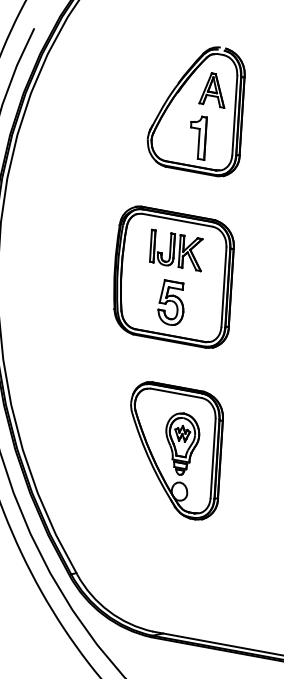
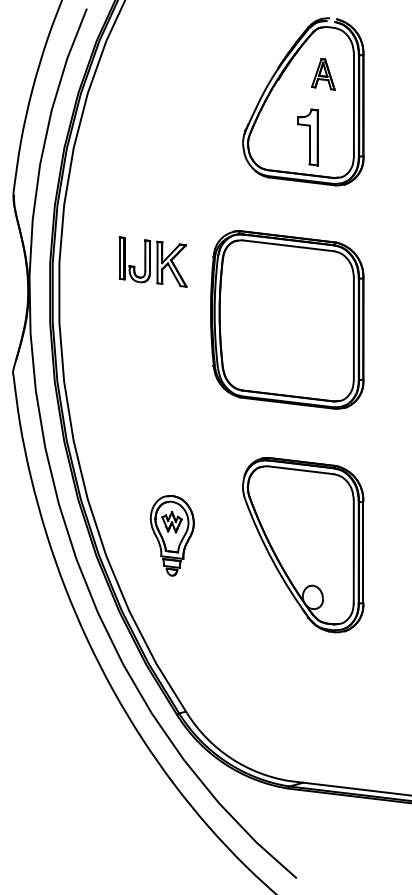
part: (212, 90) -> (323, 74), size x0.7
part: (175, 250) -> (152, 261), moved
part: (171, 302) -> (286, 352), removed
part: (181, 443) -> (171, 535), moved

